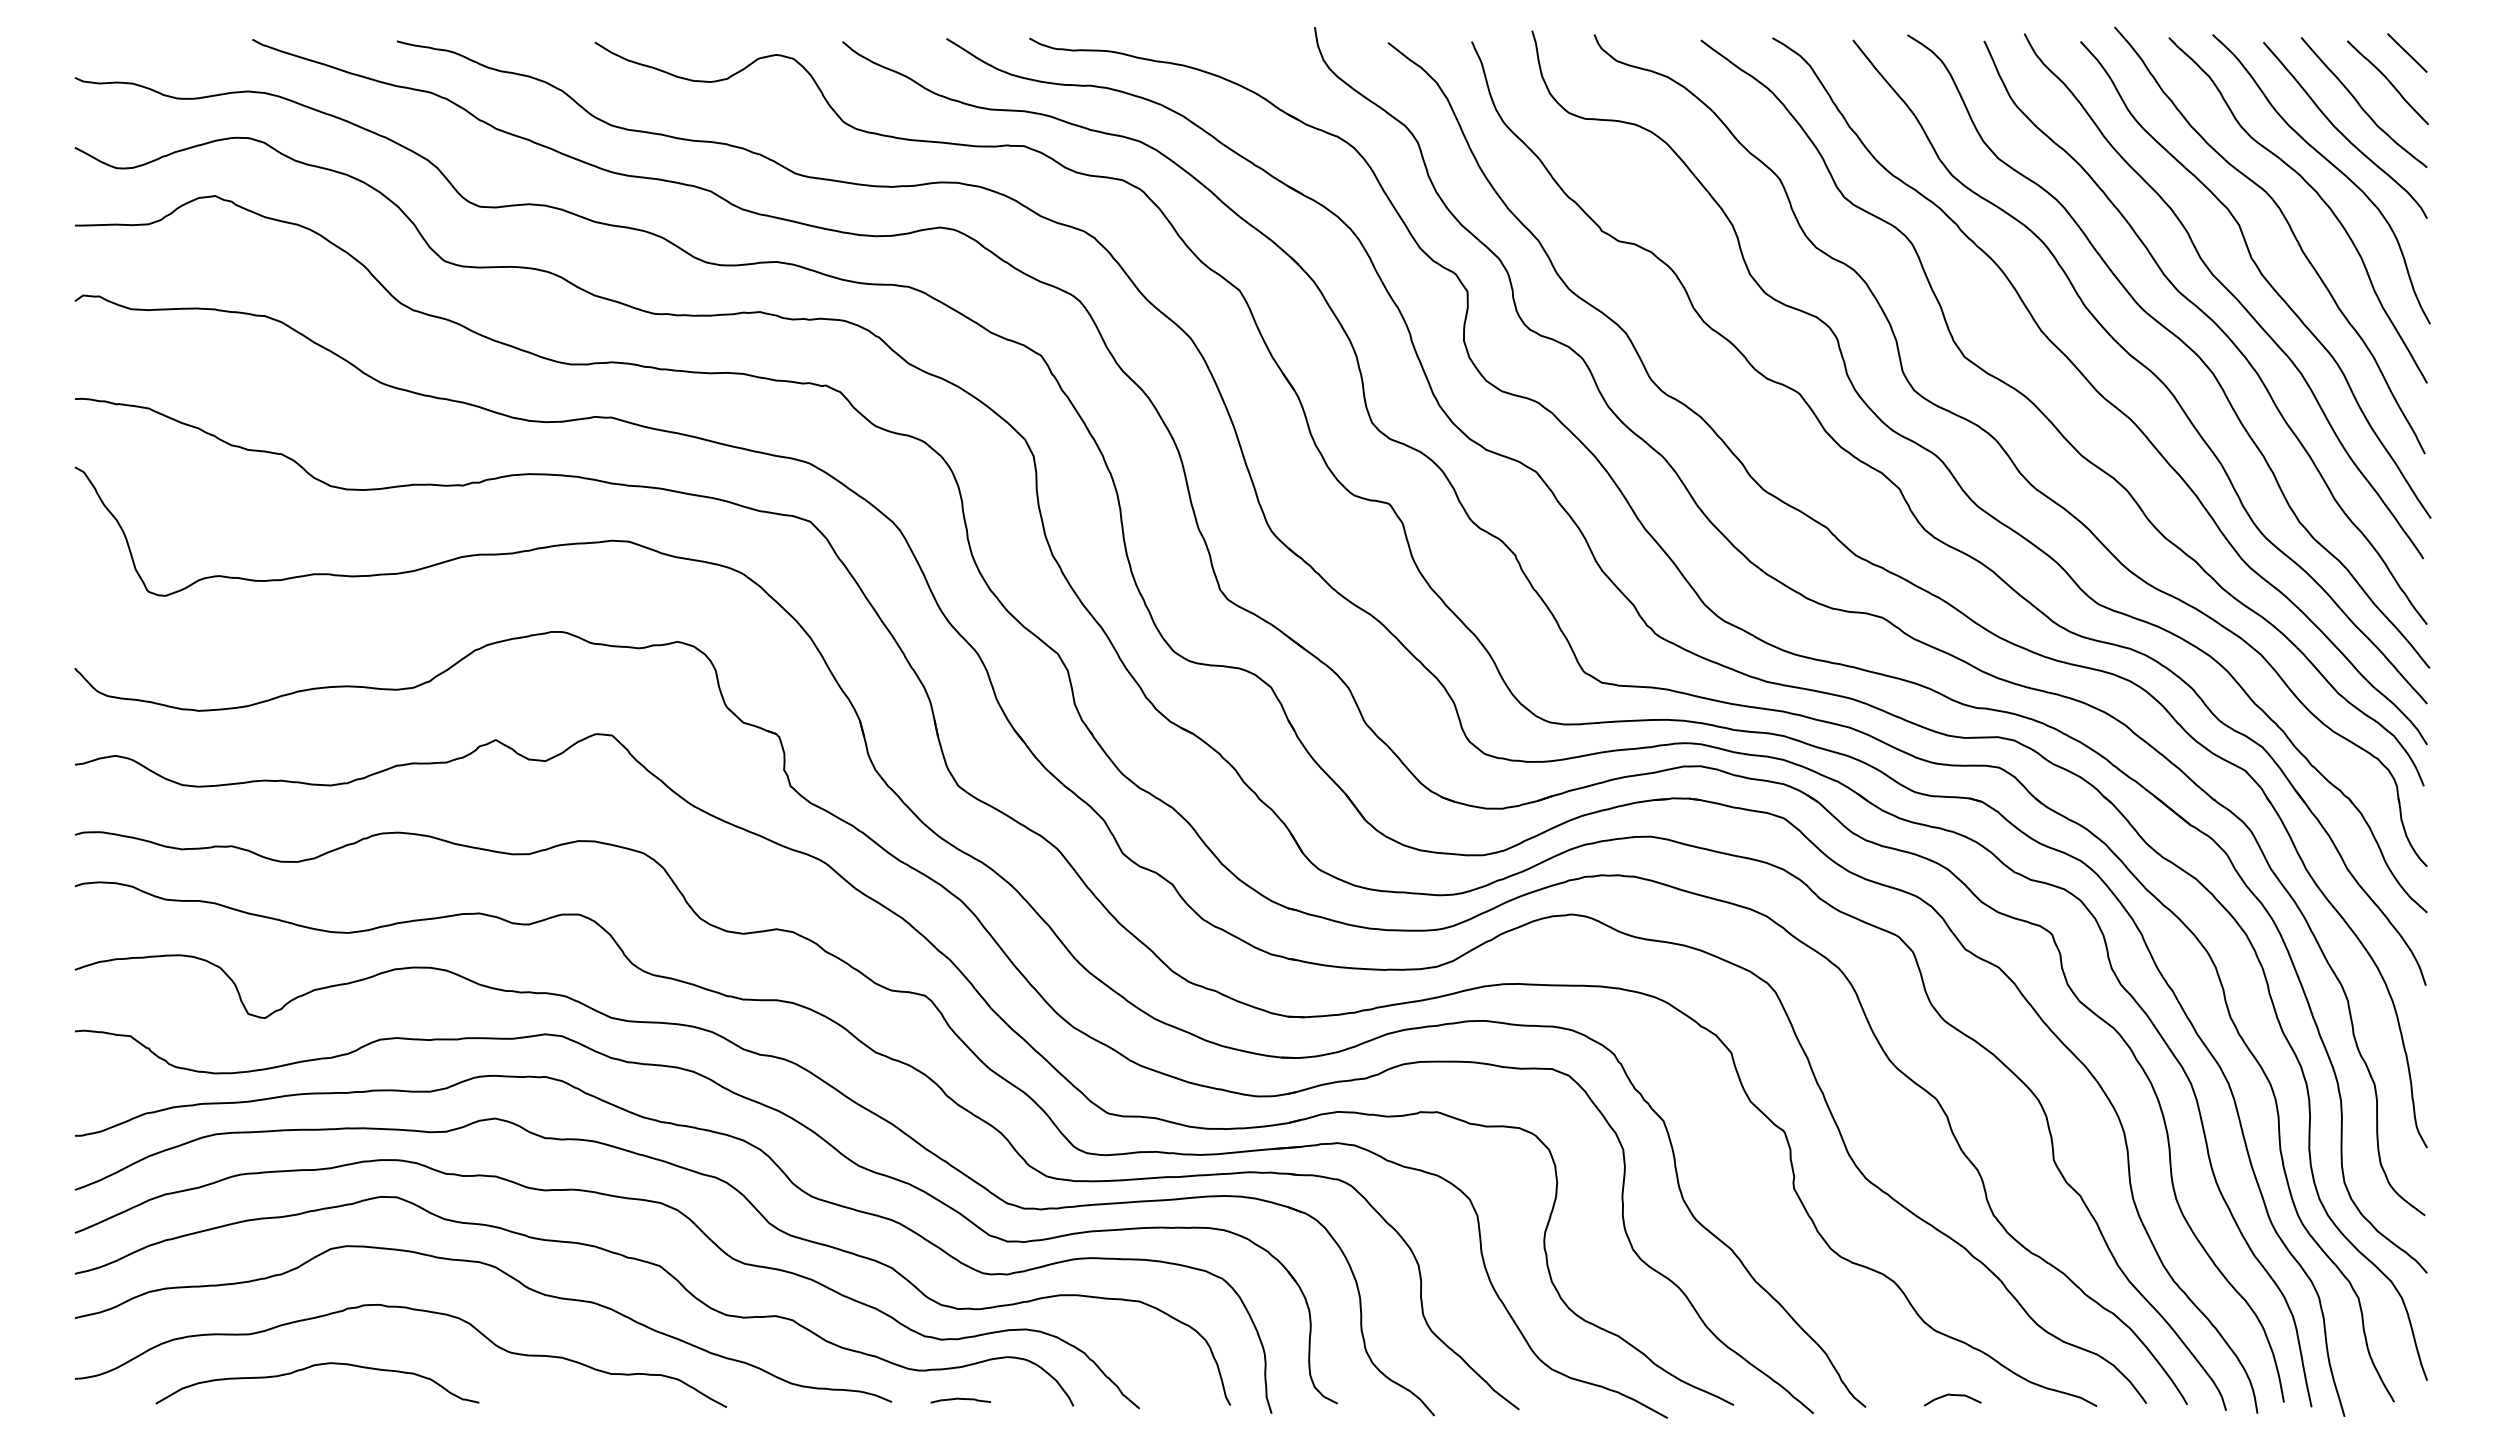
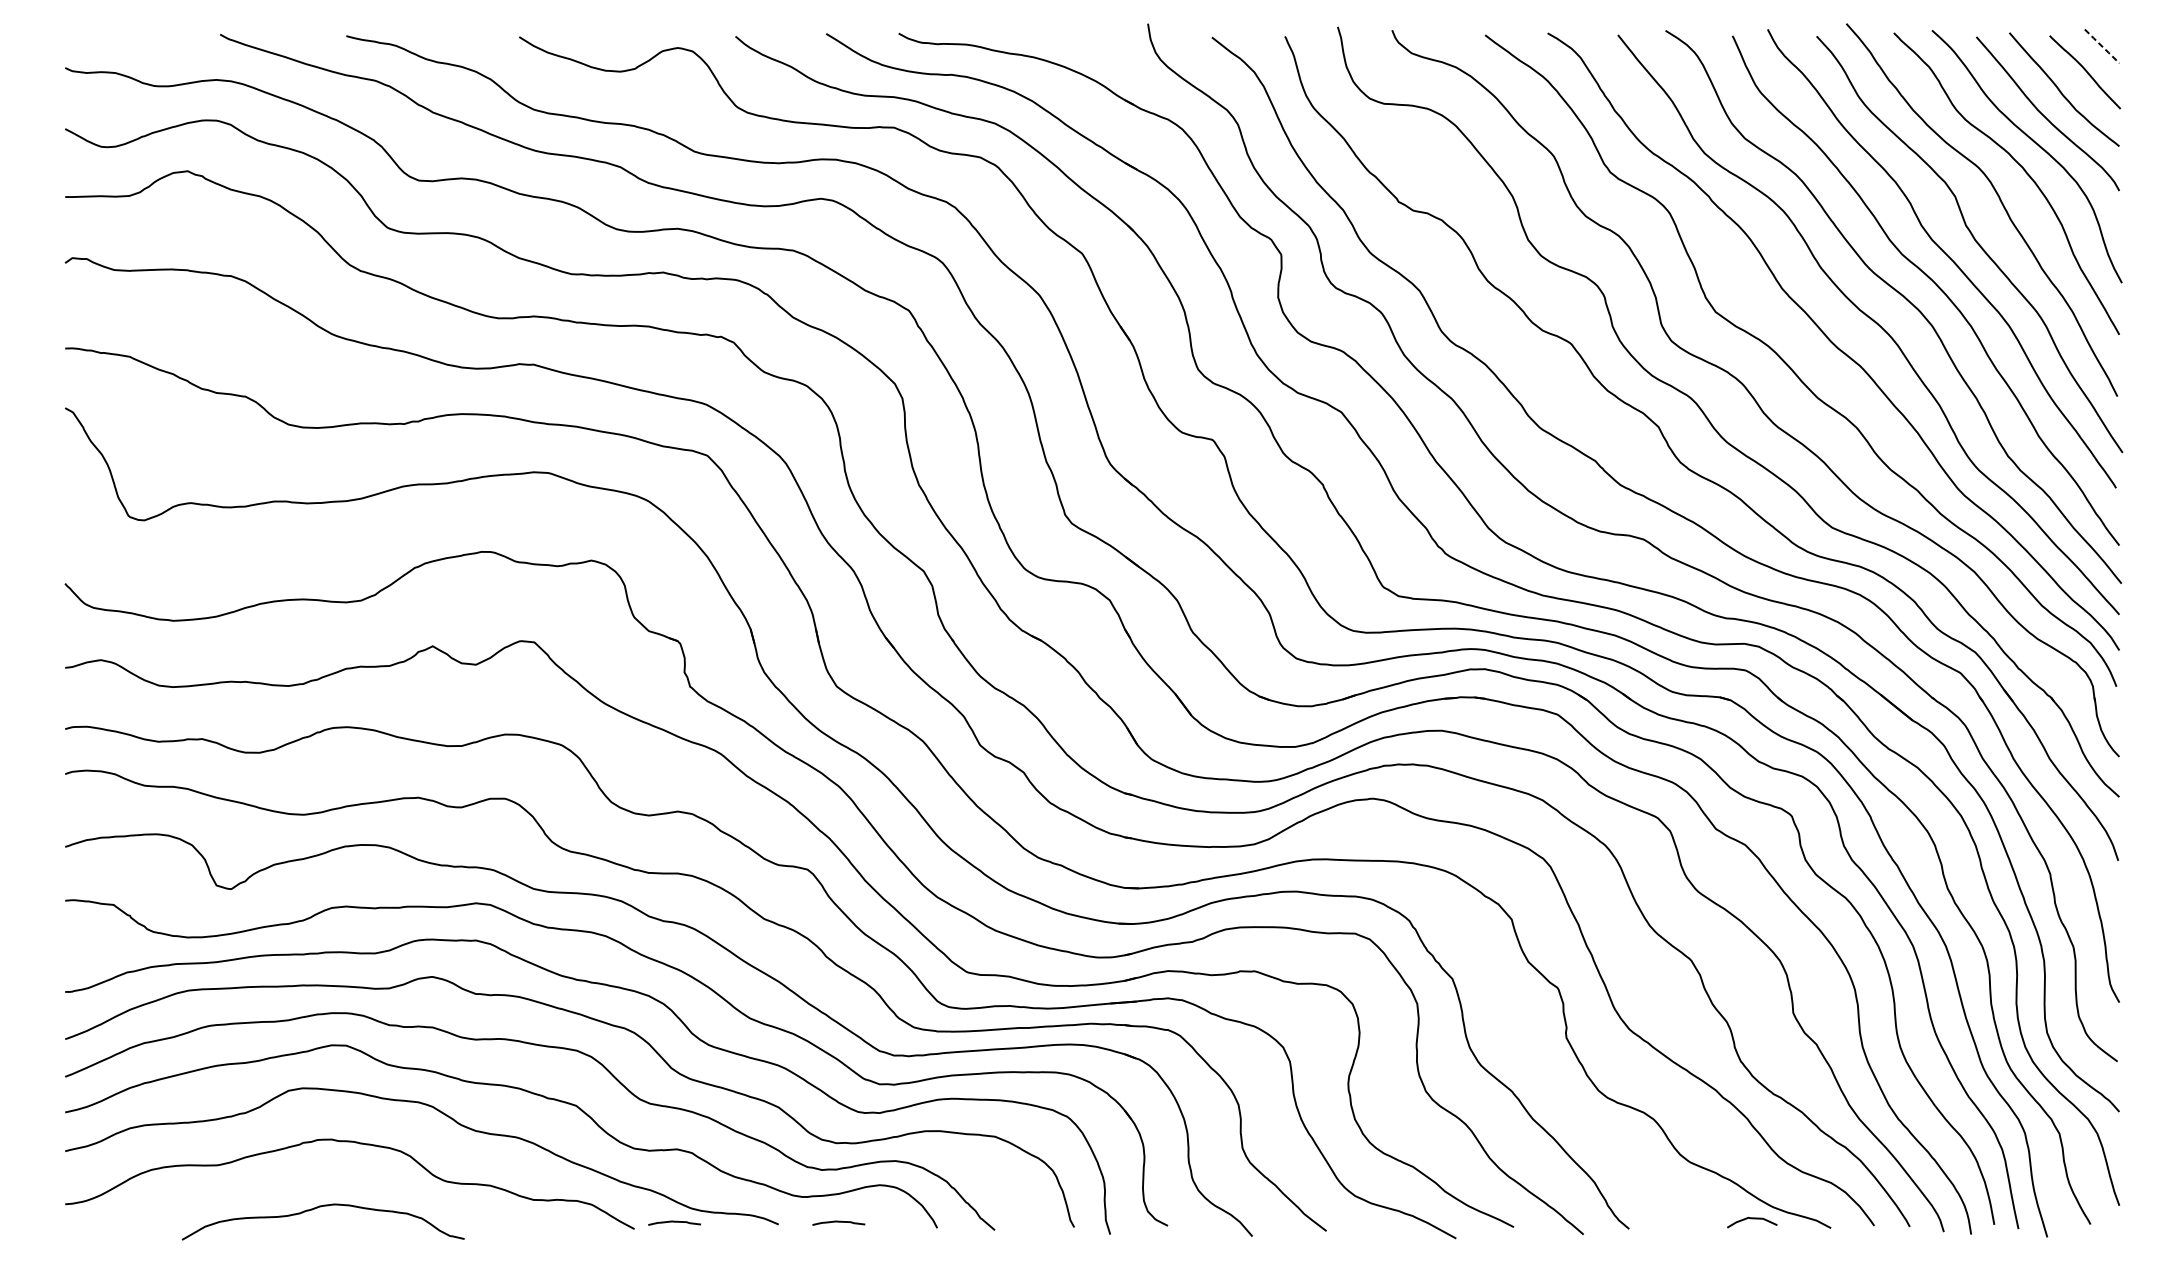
line: (2407, 53) -> (2102, 46), solid -> dashed
curve: (311, 1367) -> (318, 1208), moved
curve: (1952, 1395) -> (1752, 1218), moved
curve: (772, 1399) -> (674, 1222), added

